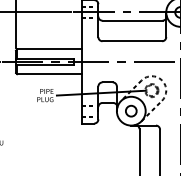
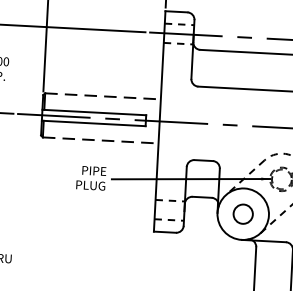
line: (50, 49) -> (104, 96), solid -> dashed
line: (50, 74) -> (102, 141), solid -> dashed

